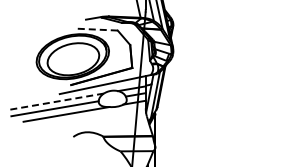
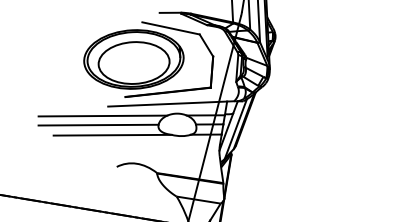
line: (96, 29) -> (171, 28), dashed -> solid
line: (57, 101) -> (103, 115), dashed -> solid

